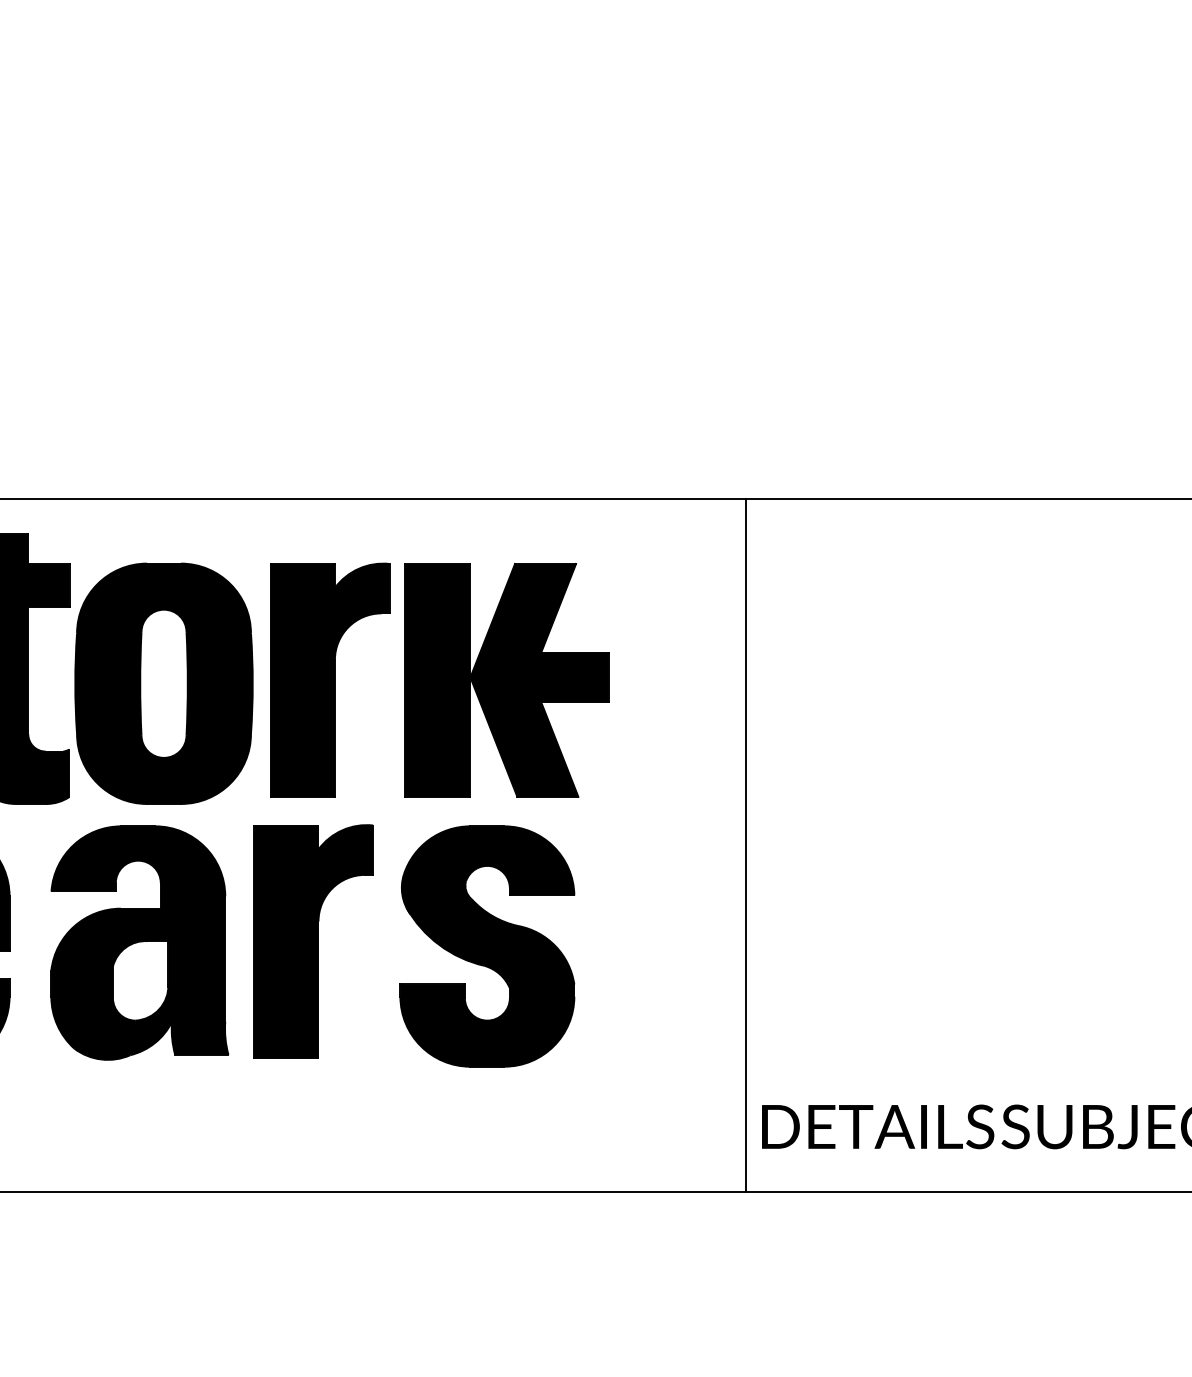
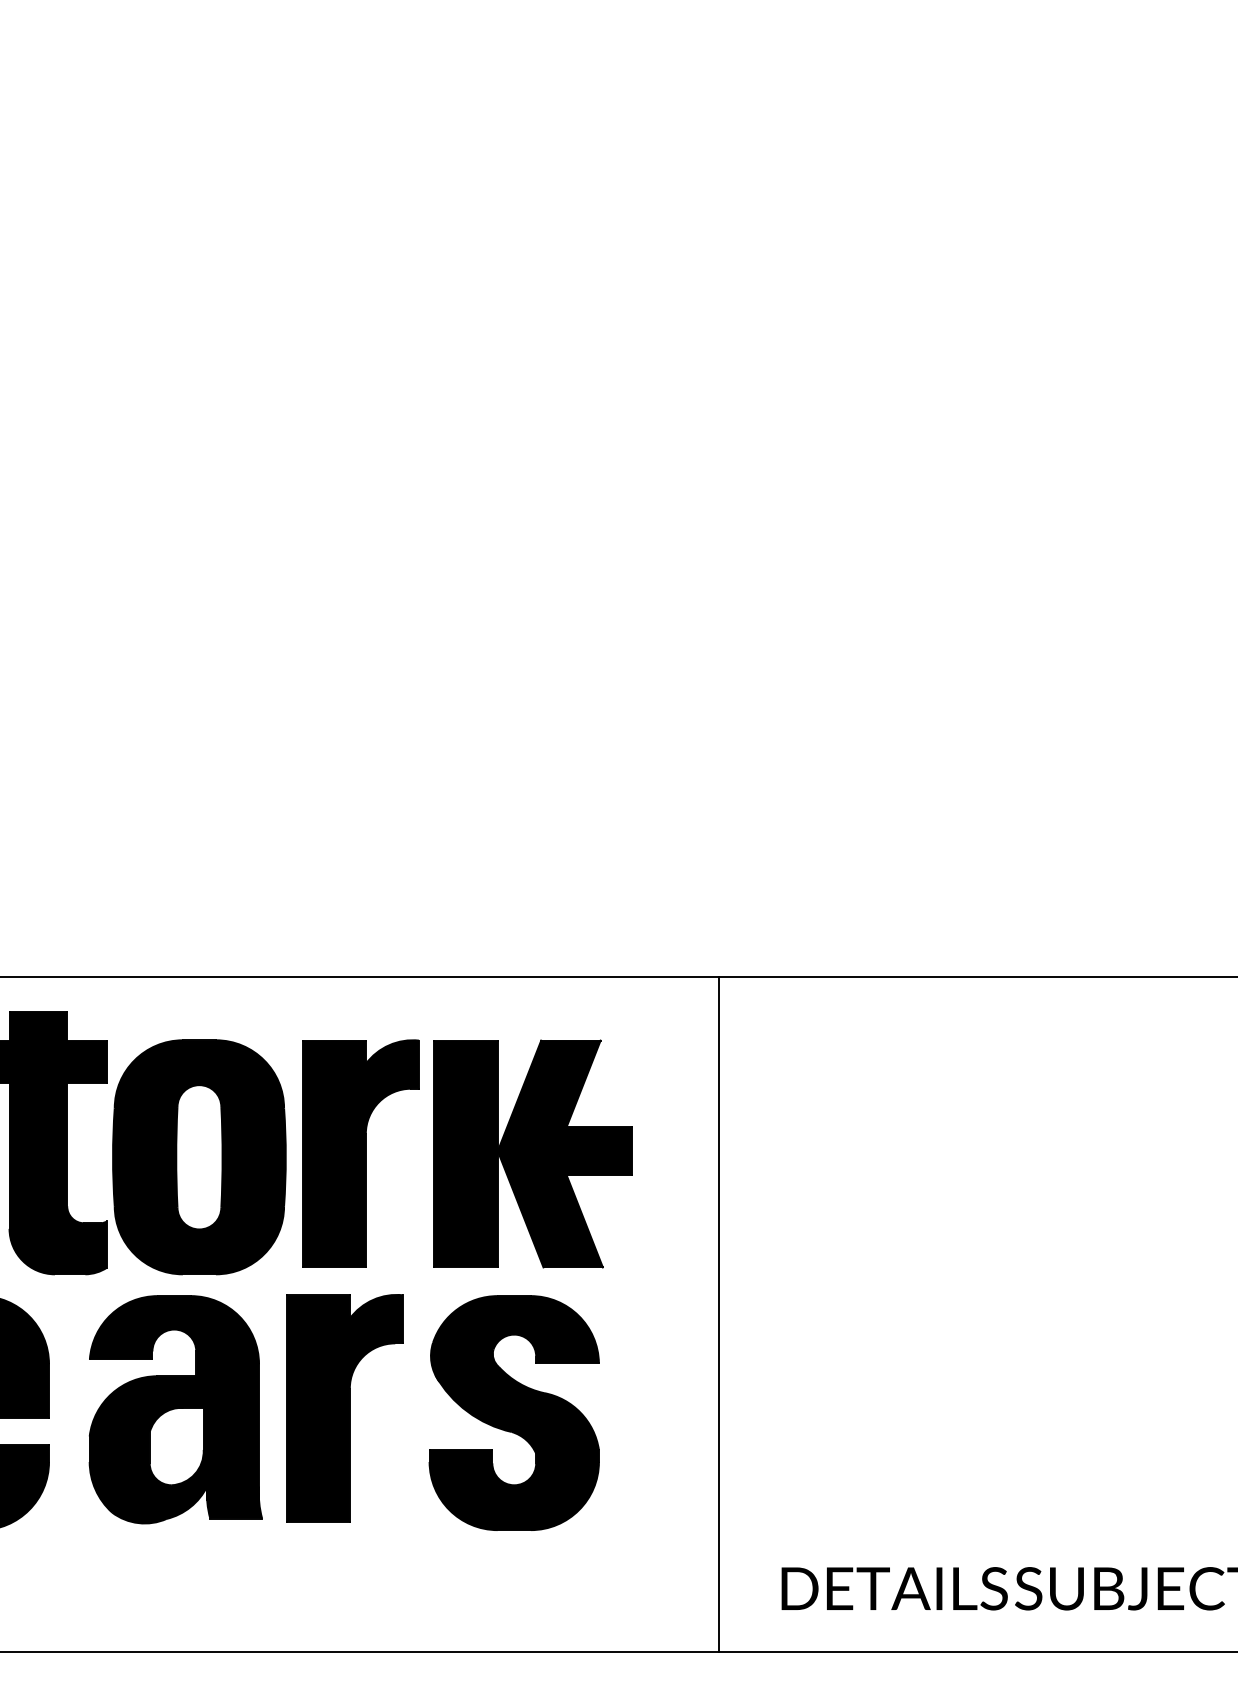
line: (745, 845) -> (718, 1314), moved

